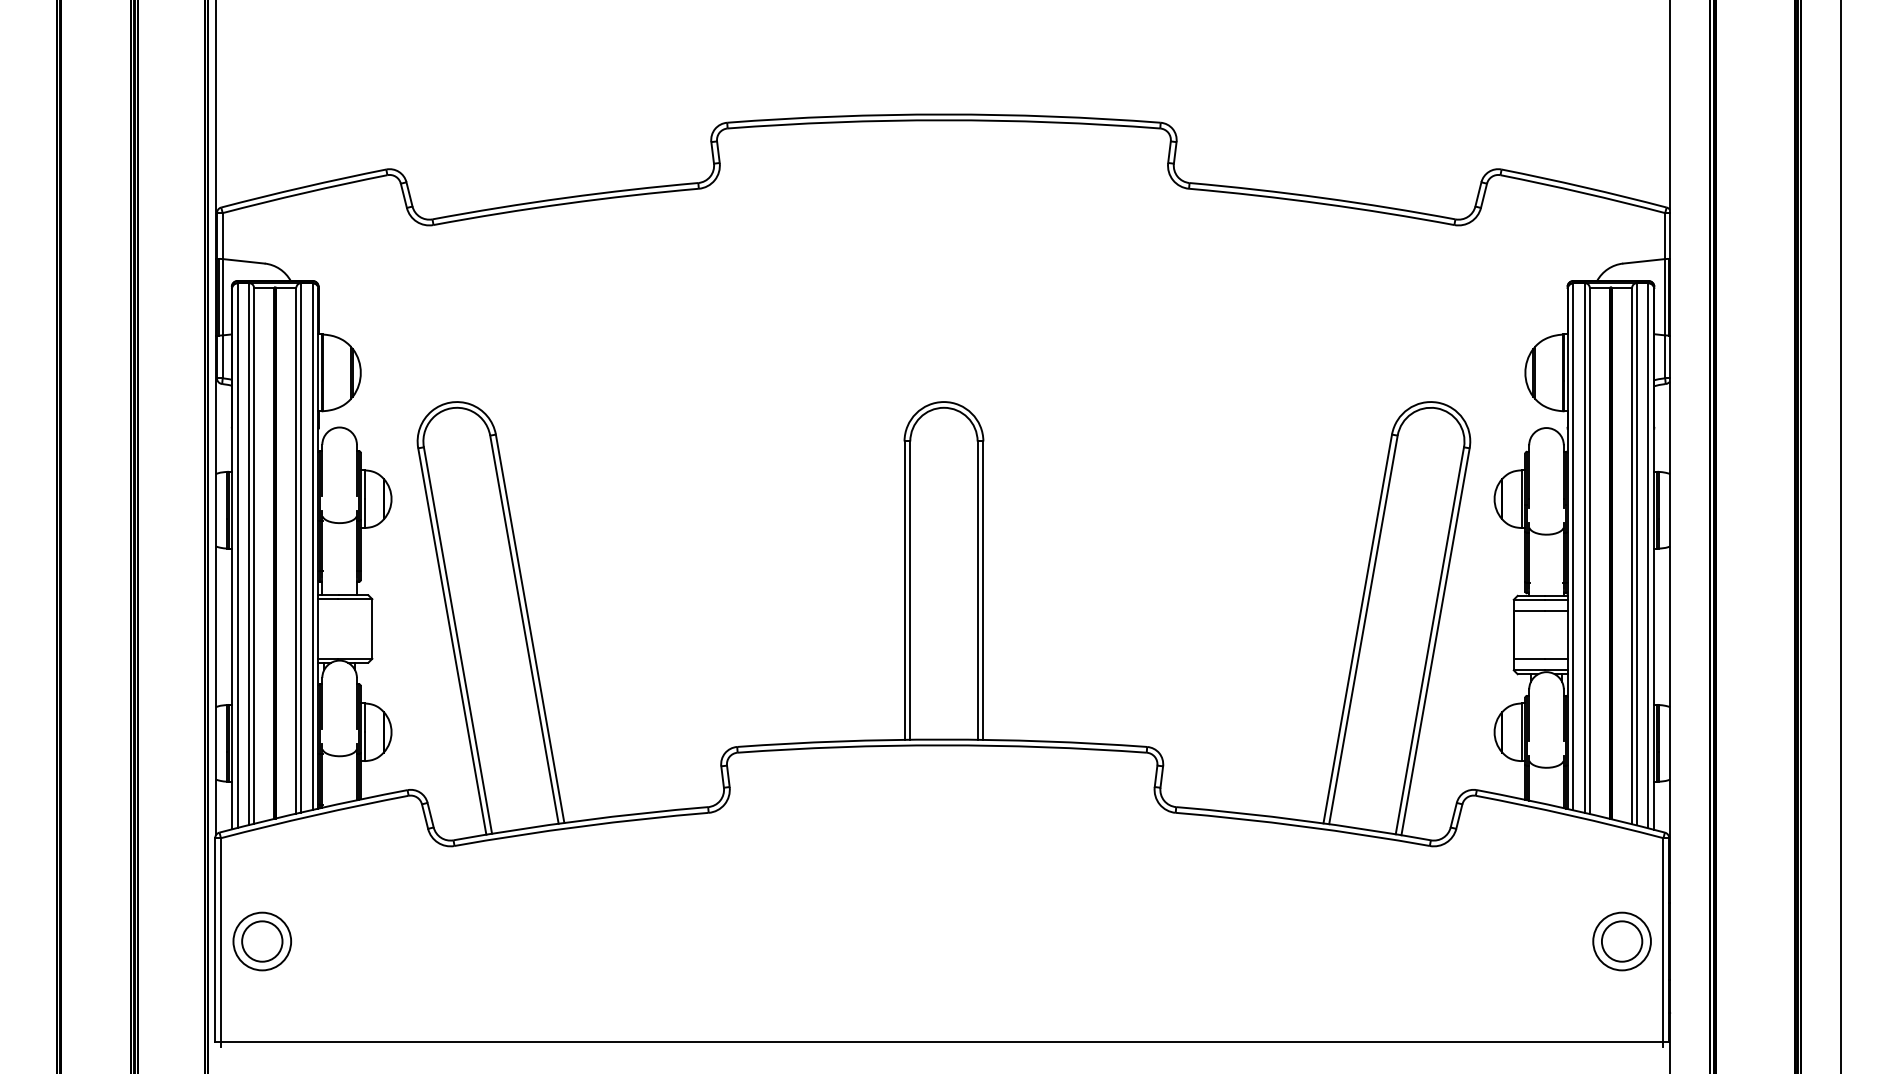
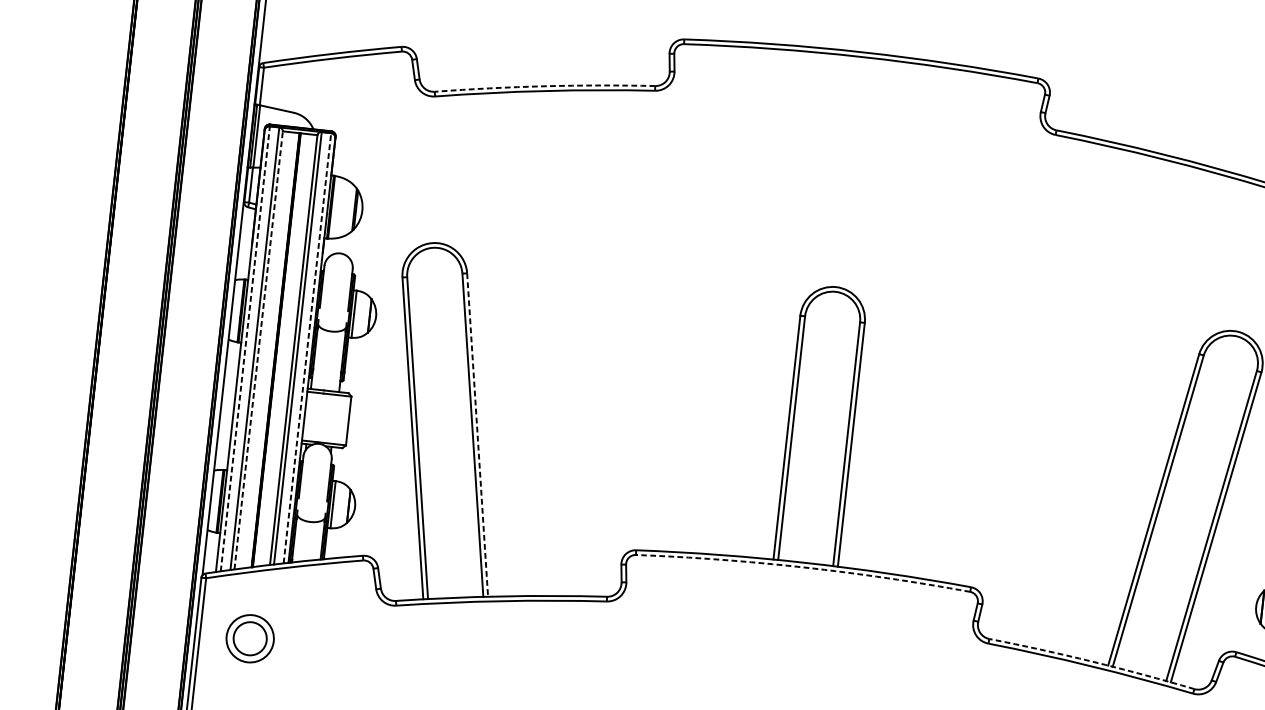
arc: (564, 198) -> (544, 86), solid -> dashed
line: (312, 546) -> (307, 348), solid -> dashed
line: (237, 555) -> (245, 348), solid -> dashed
line: (254, 555) -> (259, 350), solid -> dashed
line: (530, 629) -> (477, 435), solid -> dashed
arc: (942, 745) -> (803, 567), solid -> dashed
arc: (1303, 820) -> (1092, 661), solid -> dashed
part: (262, 941) -> (250, 638), moved

